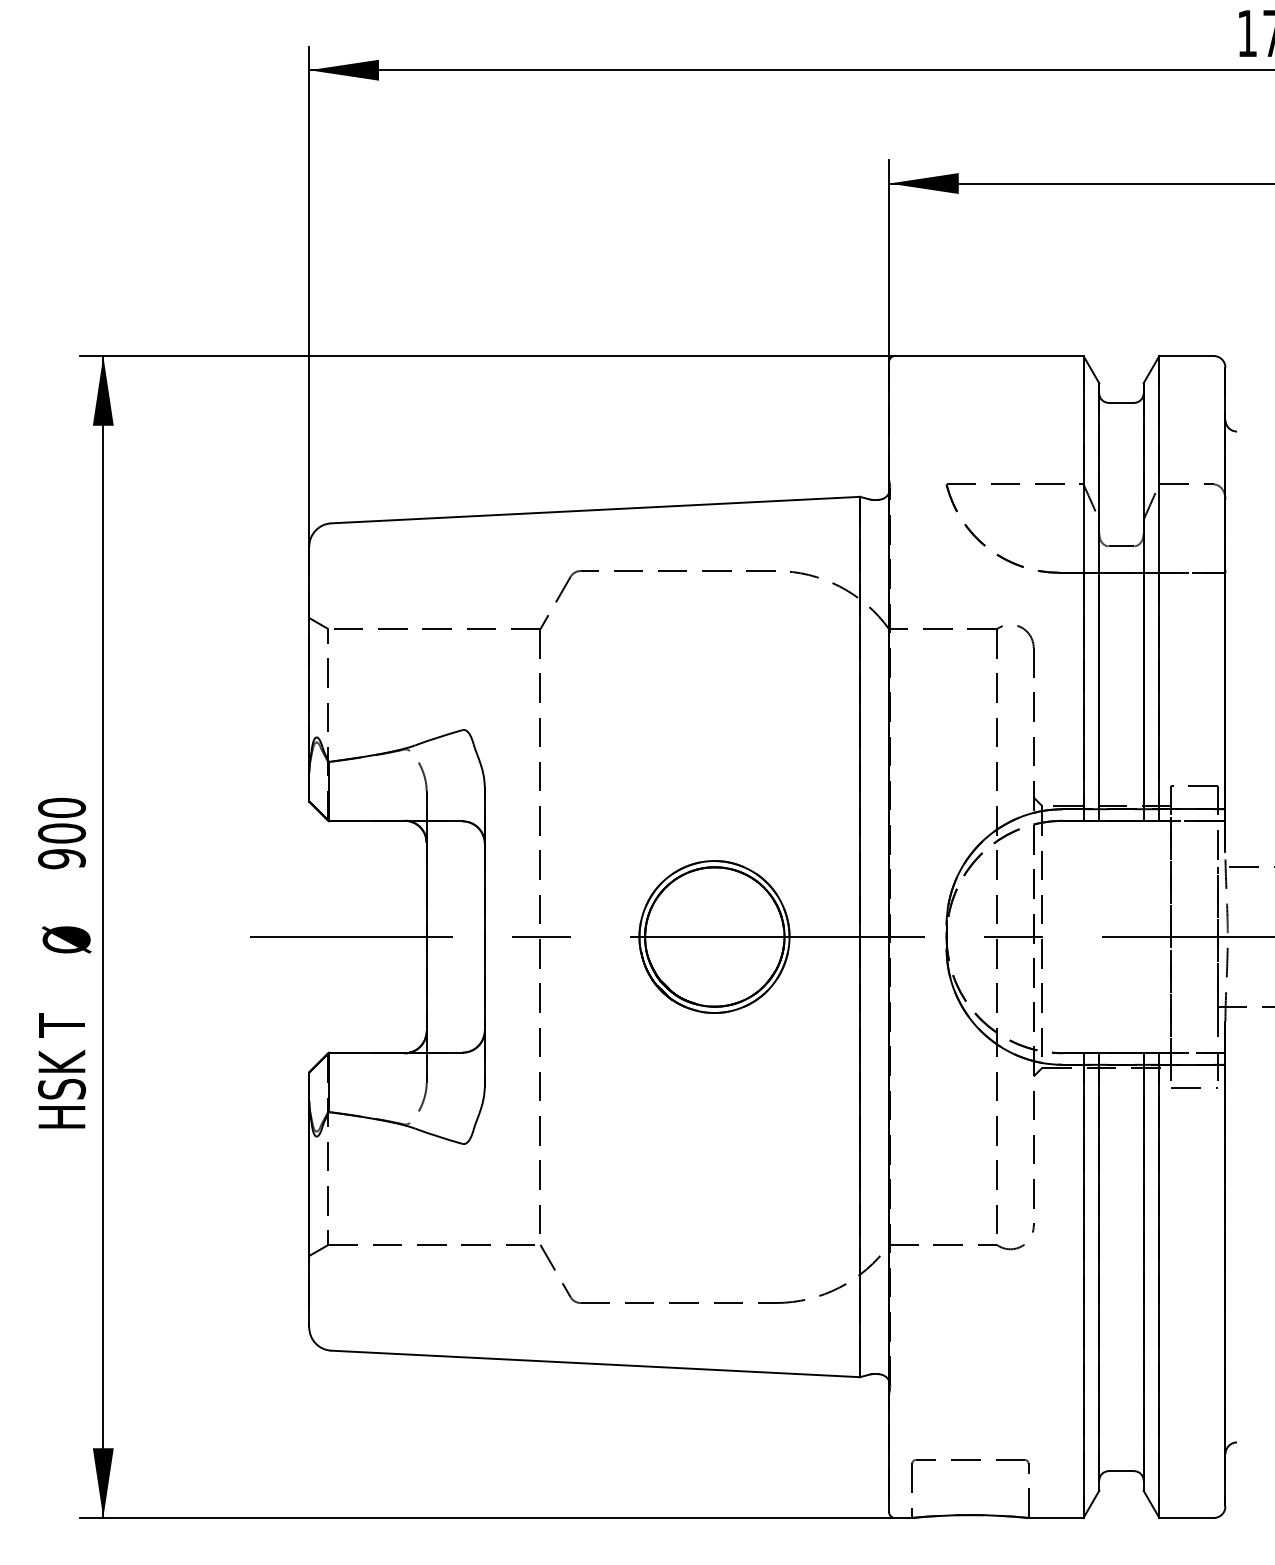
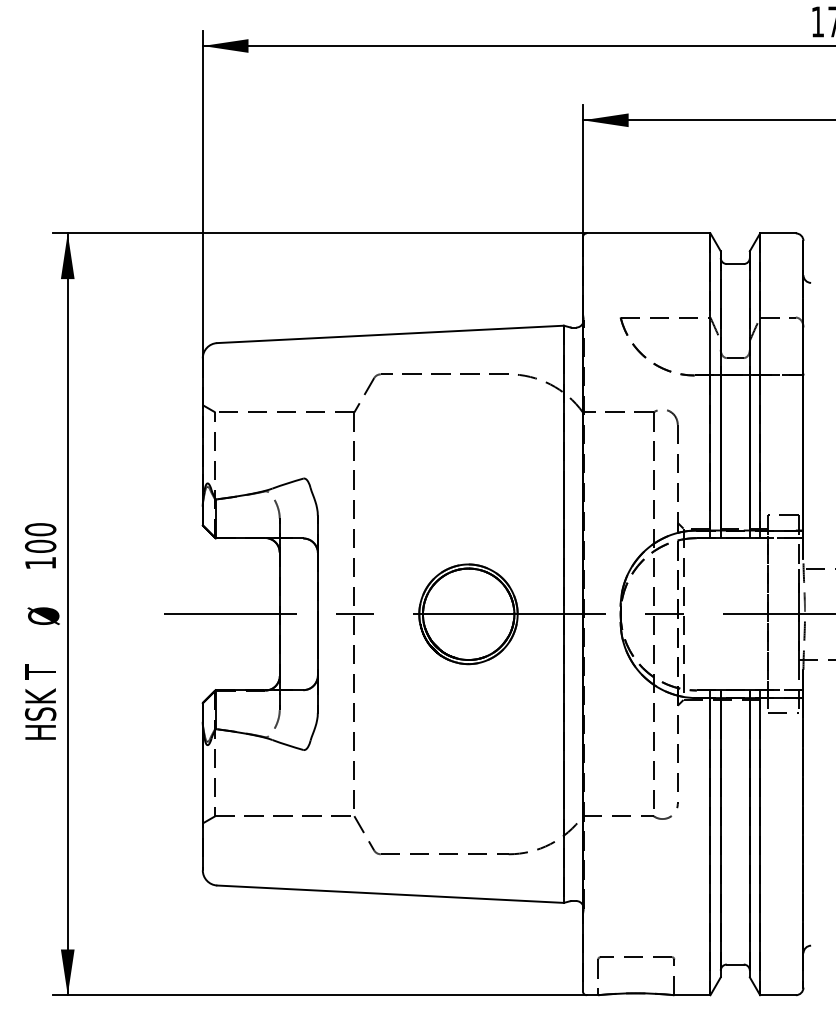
text: (61, 857) -> (40, 562), 900 -> 100

